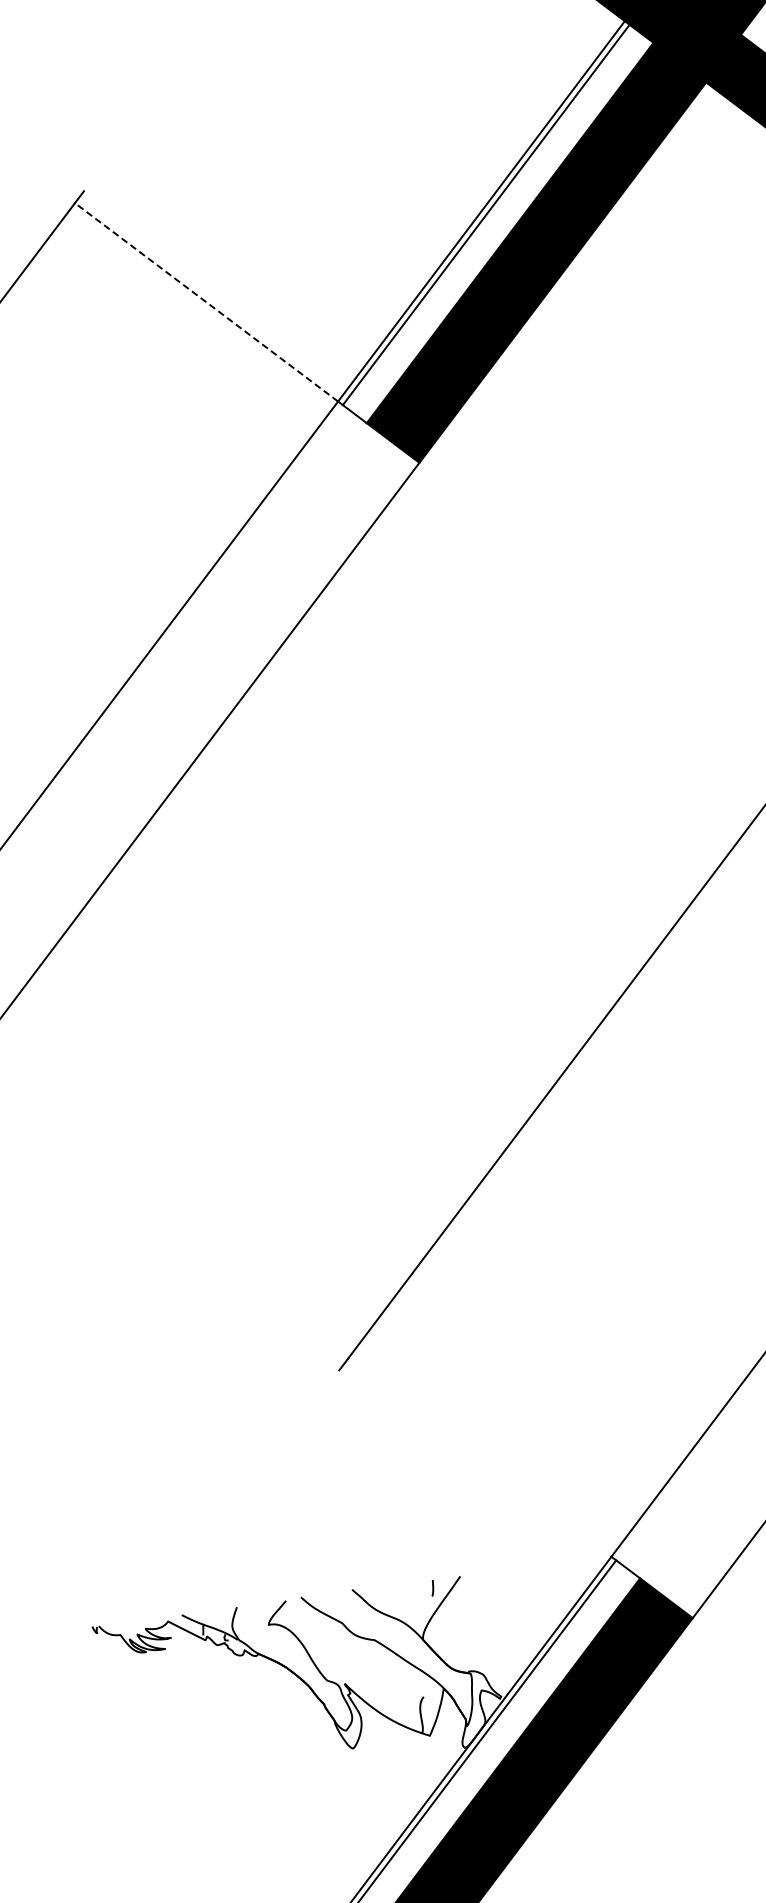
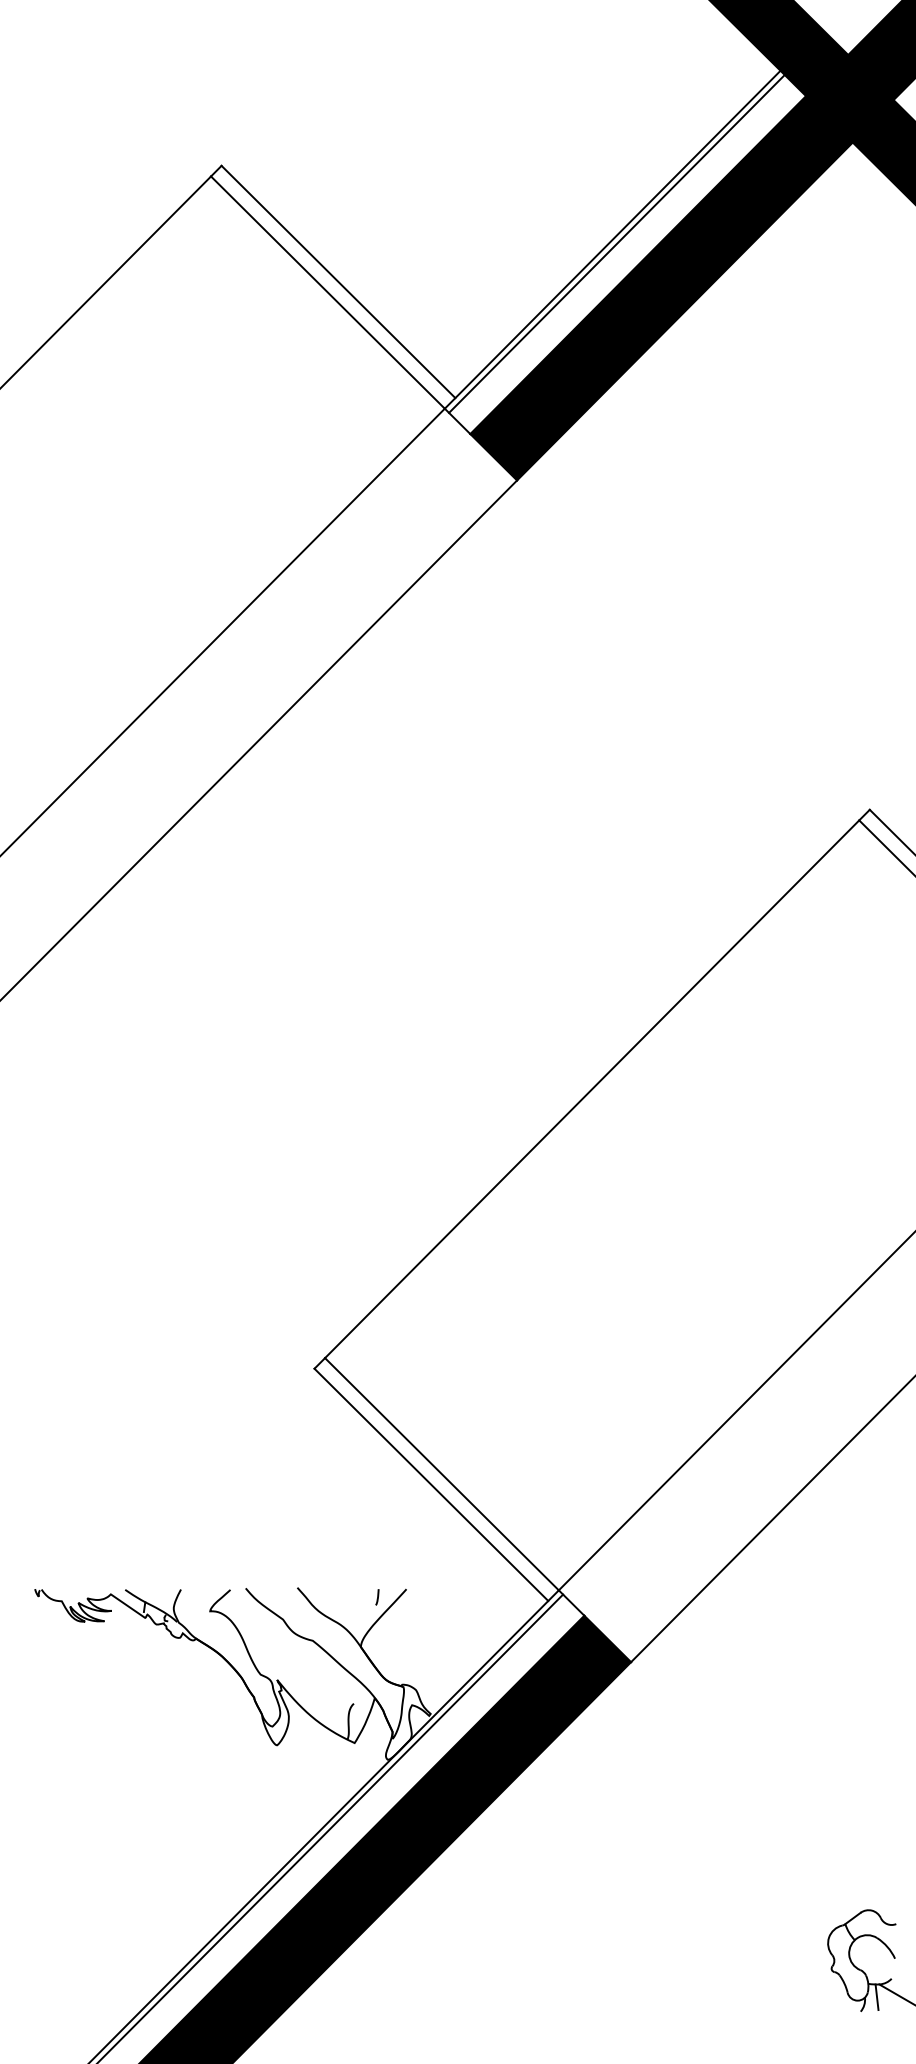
line: (215, 289) -> (338, 281), added
line: (206, 302) -> (327, 292), dashed -> solid
line: (479, 1457) -> (441, 1474), added
line: (470, 1469) -> (431, 1484), added

